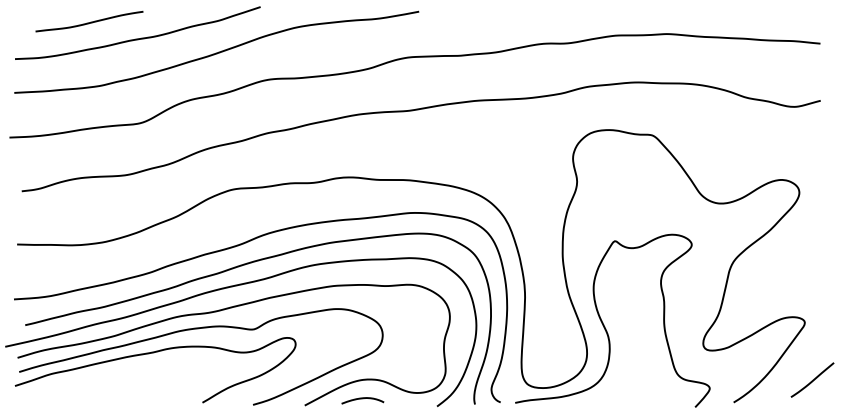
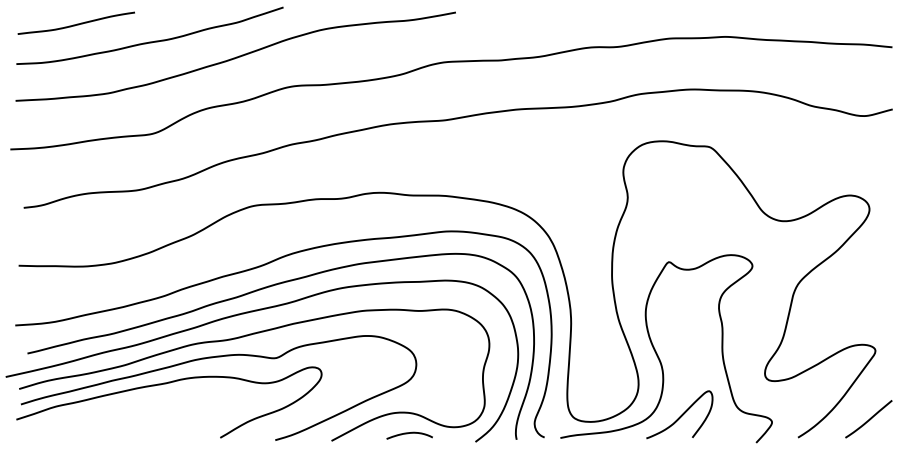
curve: (88, 22) -> (75, 24), moved
curve: (812, 380) -> (868, 419), moved
curve: (625, 382) -> (680, 415), added
curve: (362, 398) -> (409, 433), moved

